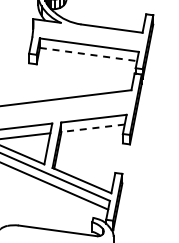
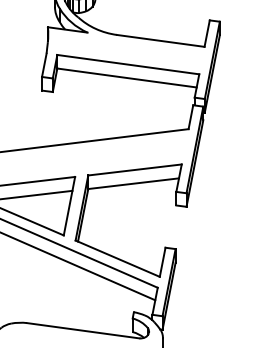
line: (88, 54) -> (127, 77), dashed -> solid
line: (93, 128) -> (134, 184), dashed -> solid

